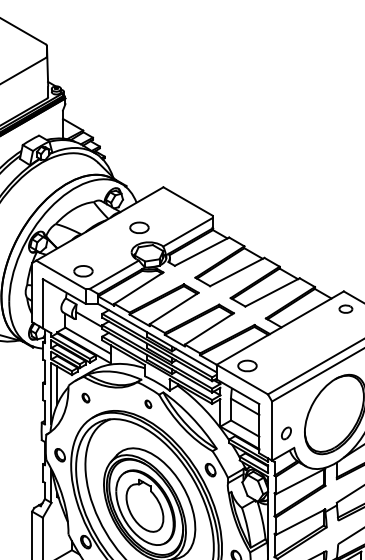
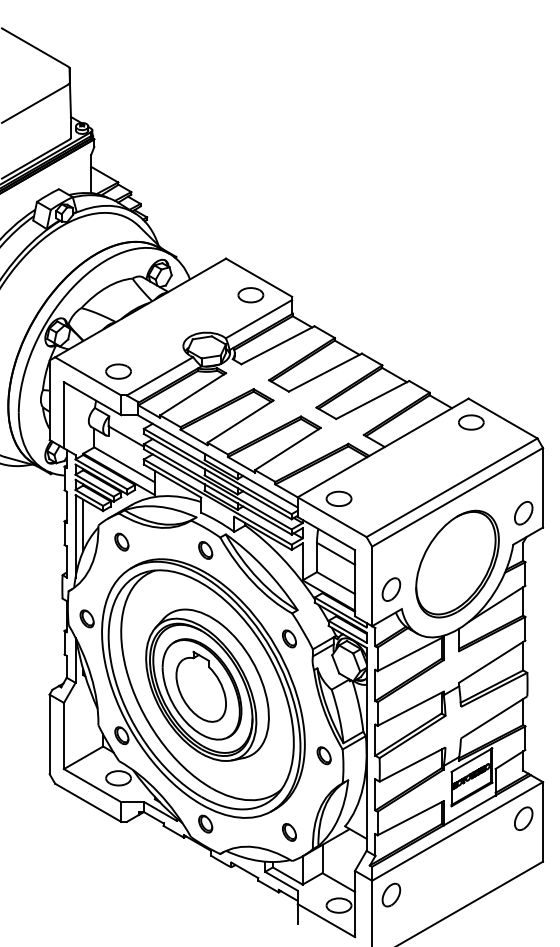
part: (139, 228) -> (250, 295), moved
part: (346, 309) -> (471, 422), size x1.43
part: (85, 397) -> (121, 541), size x1.43
part: (148, 404) -> (205, 550), size x1.67
part: (286, 433) -> (391, 589), size x1.43

